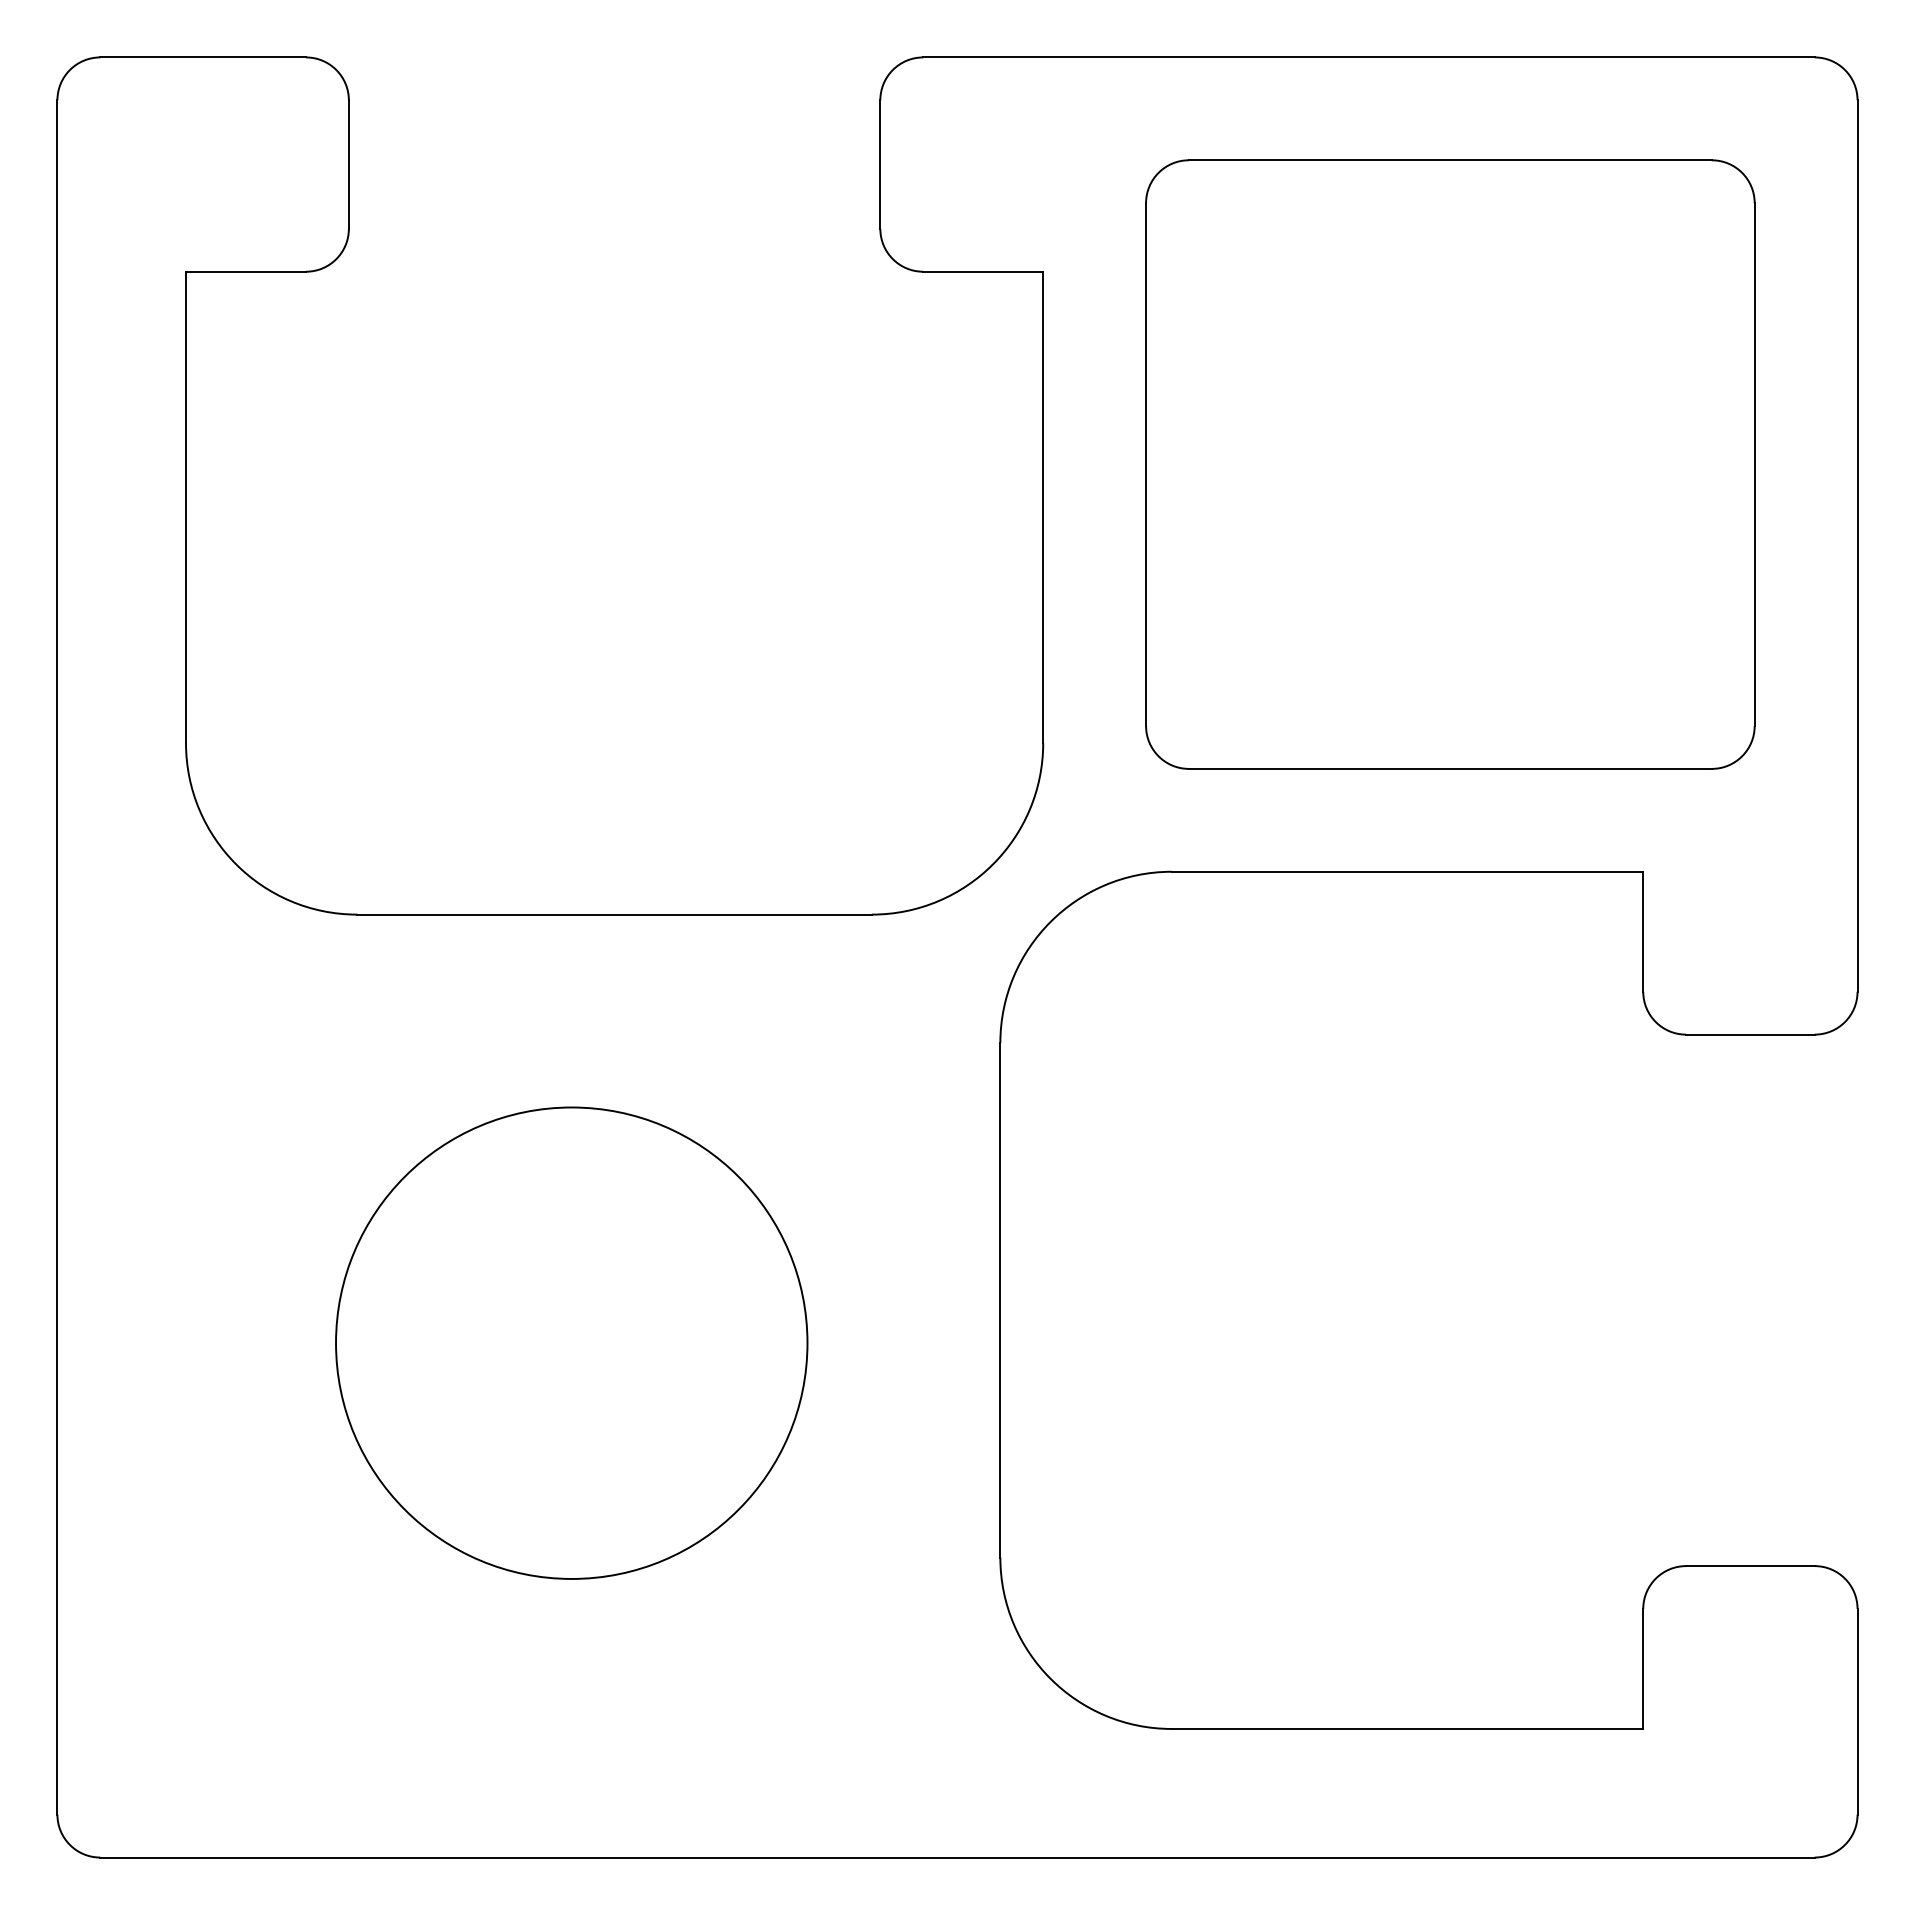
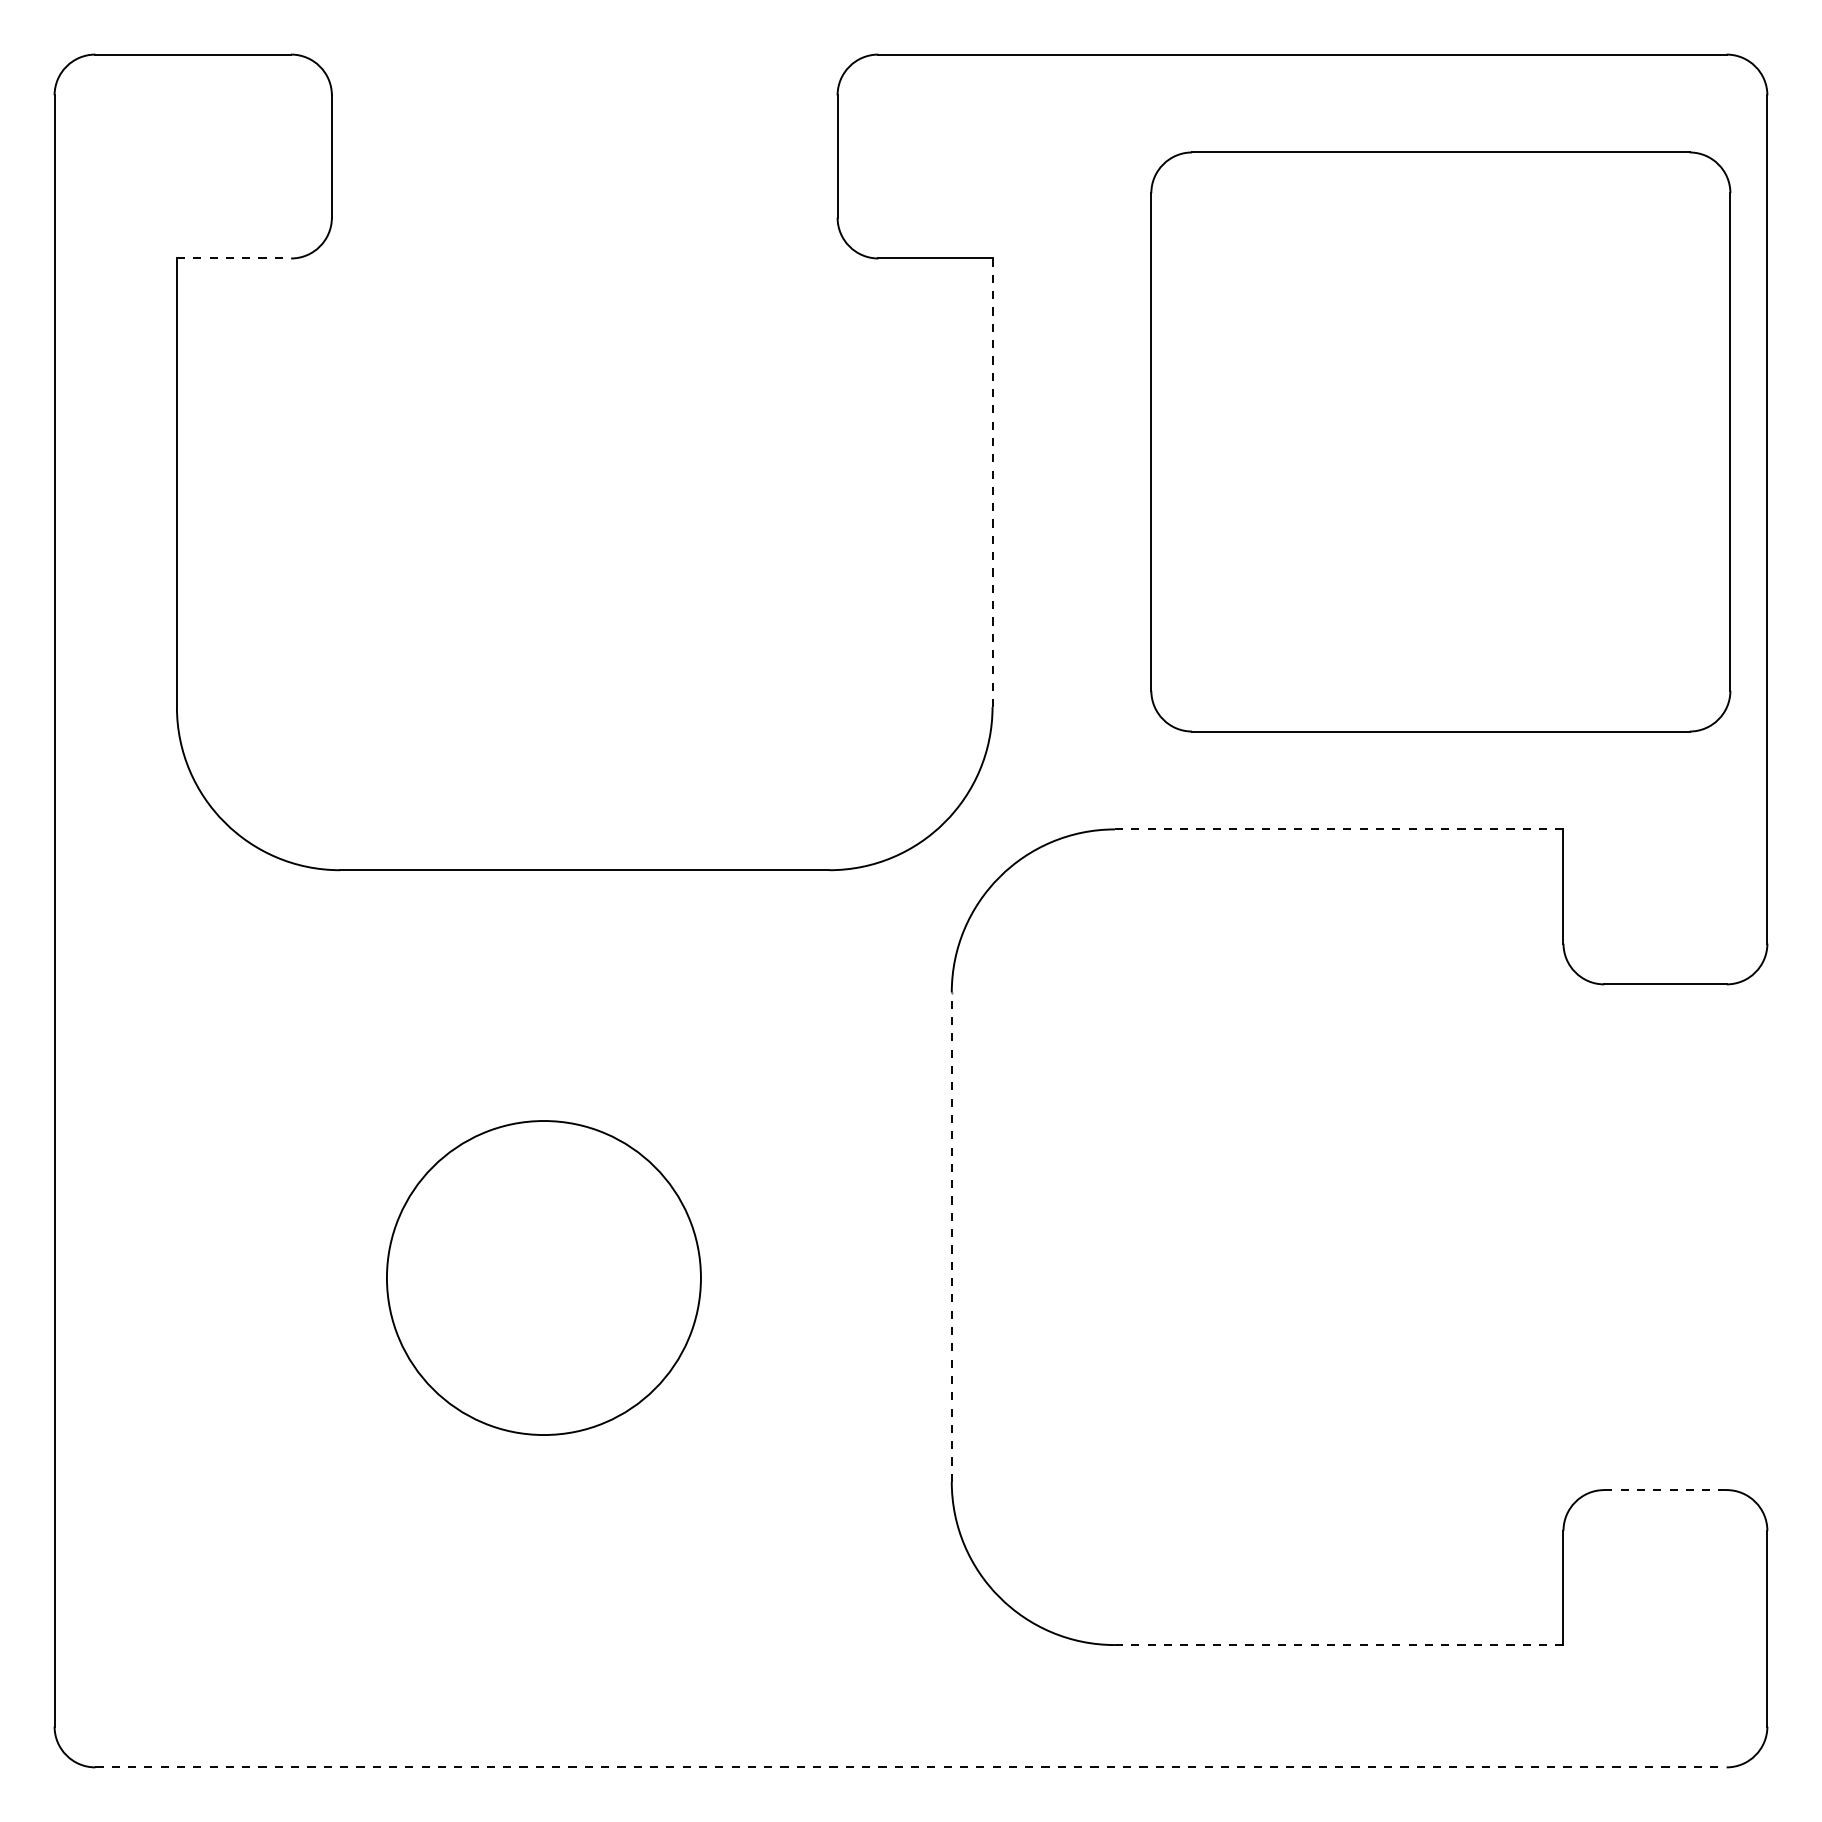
line: (246, 271) -> (234, 258), solid -> dashed
part: (1450, 464) -> (1440, 441), moved
line: (1043, 507) -> (992, 482), solid -> dashed
line: (1407, 871) -> (1339, 829), solid -> dashed
line: (1000, 1299) -> (951, 1236), solid -> dashed
circle: (571, 1342) -> (543, 1277), size x0.7
line: (1749, 1566) -> (1664, 1490), solid -> dashed
line: (1407, 1728) -> (1339, 1644), solid -> dashed
line: (957, 1857) -> (911, 1767), solid -> dashed

